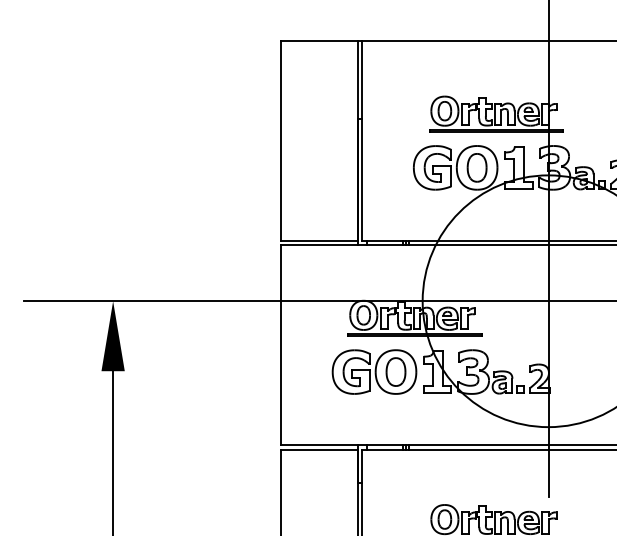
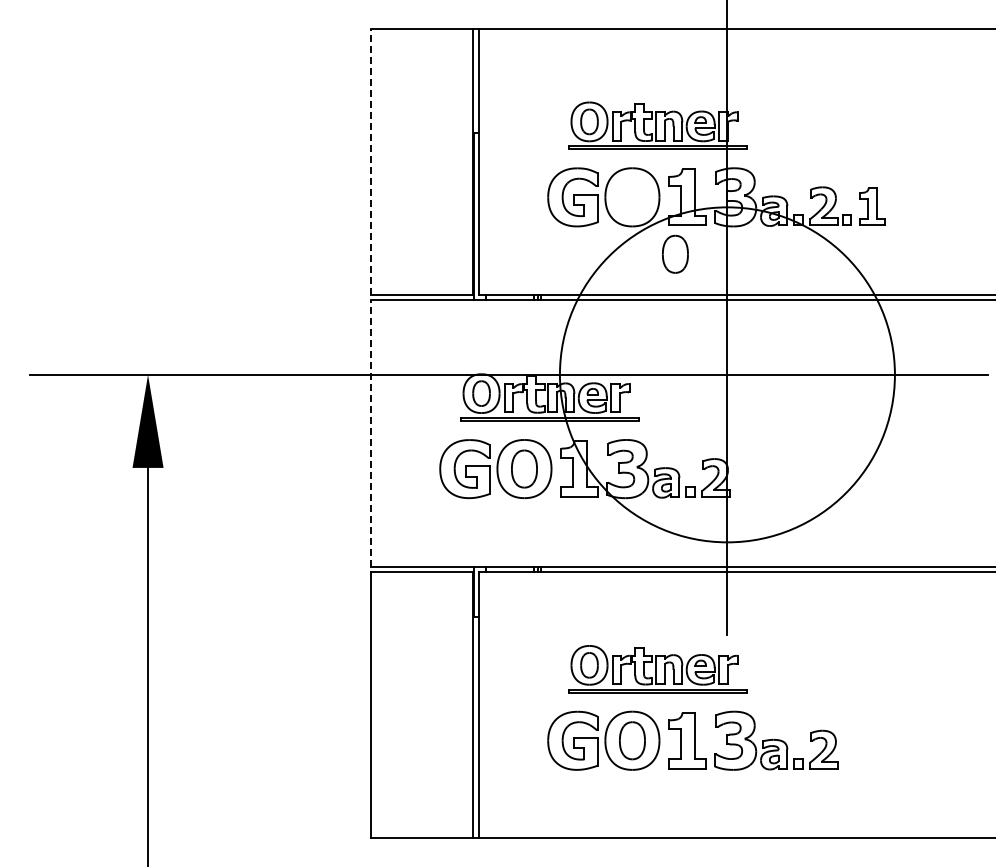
line: (281, 140) -> (371, 161), solid -> dashed
part: (477, 167) -> (675, 253), moved
line: (281, 344) -> (371, 432), solid -> dashed

